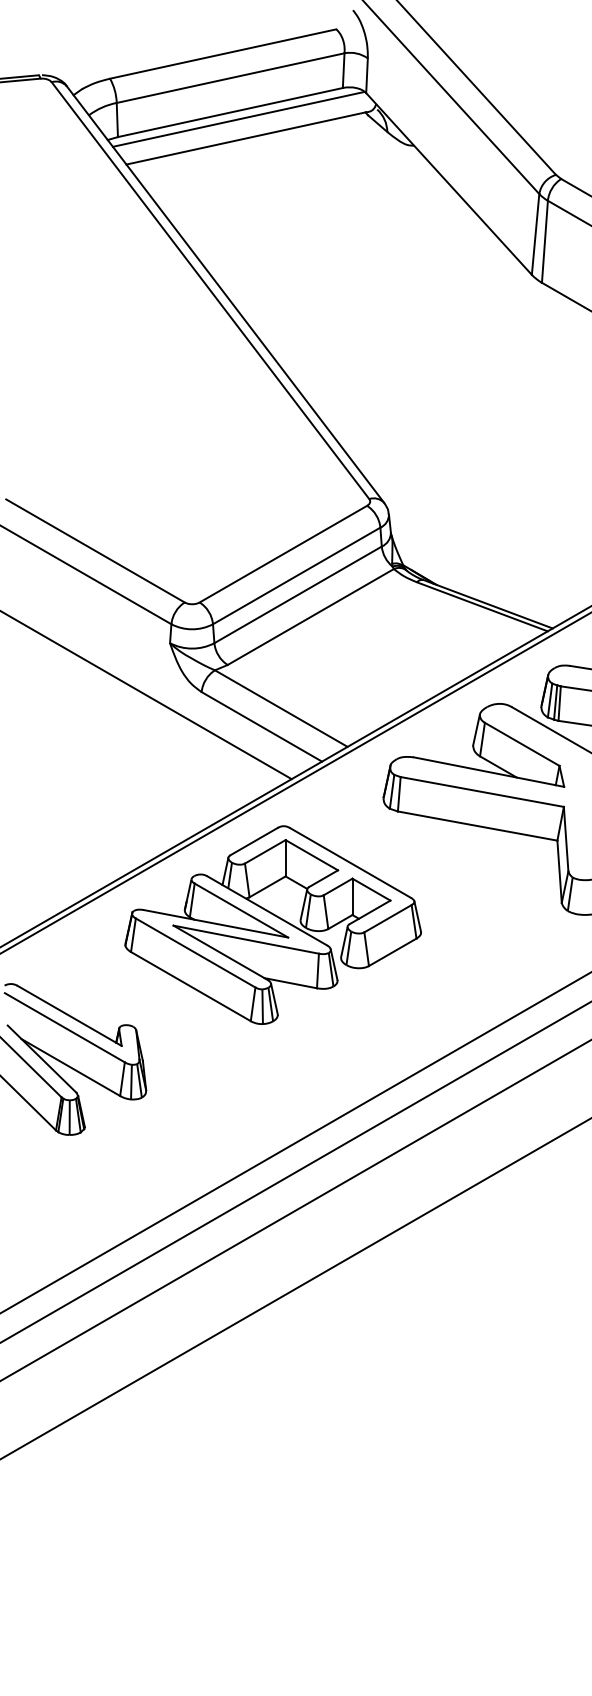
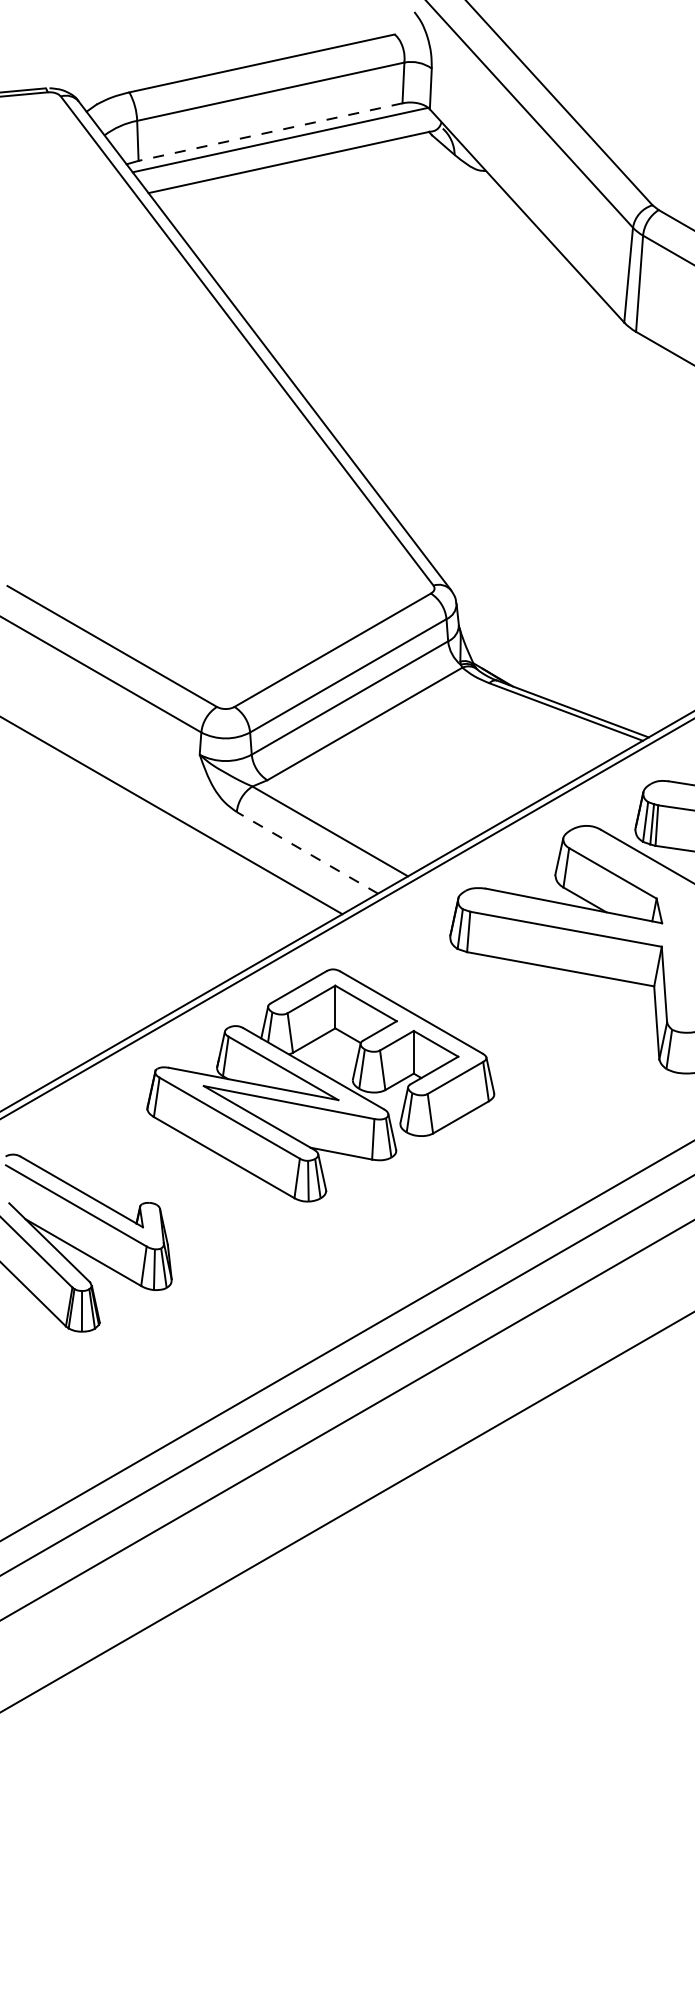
line: (230, 112) -> (270, 132), solid -> dashed
line: (261, 726) -> (307, 852), solid -> dashed

